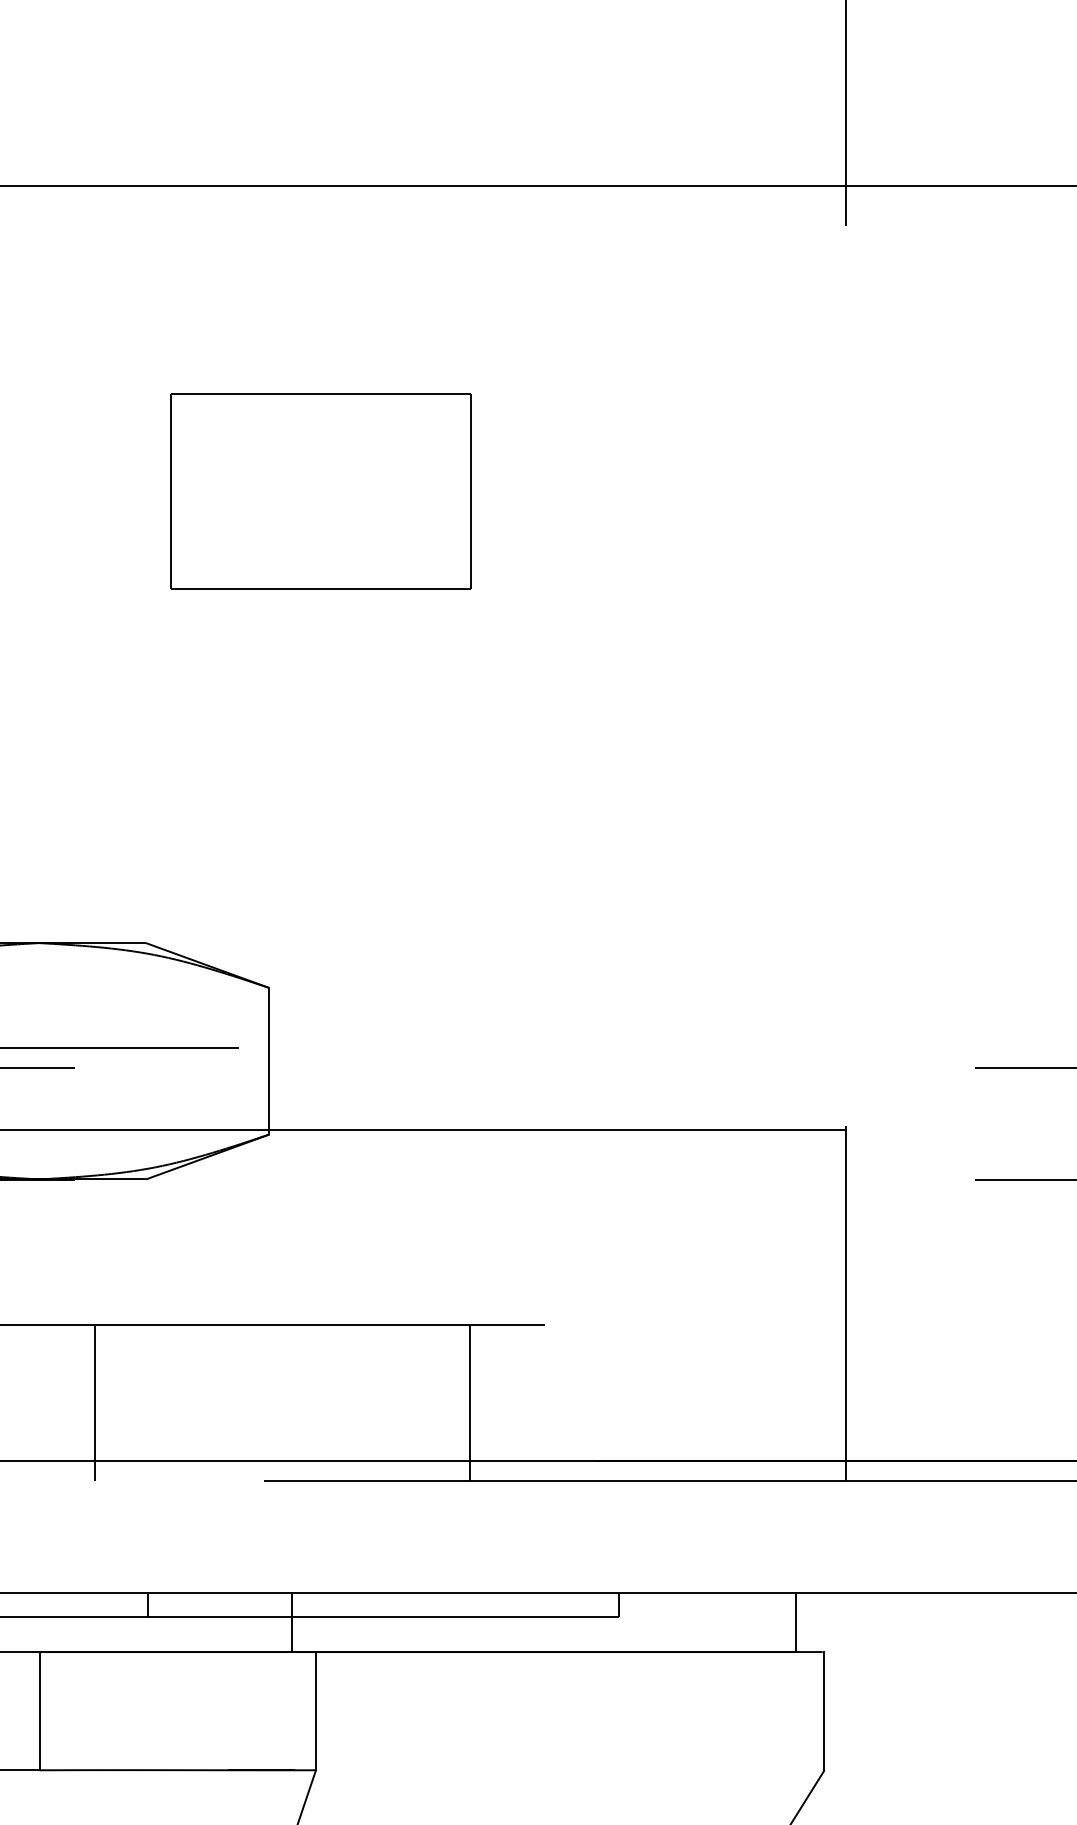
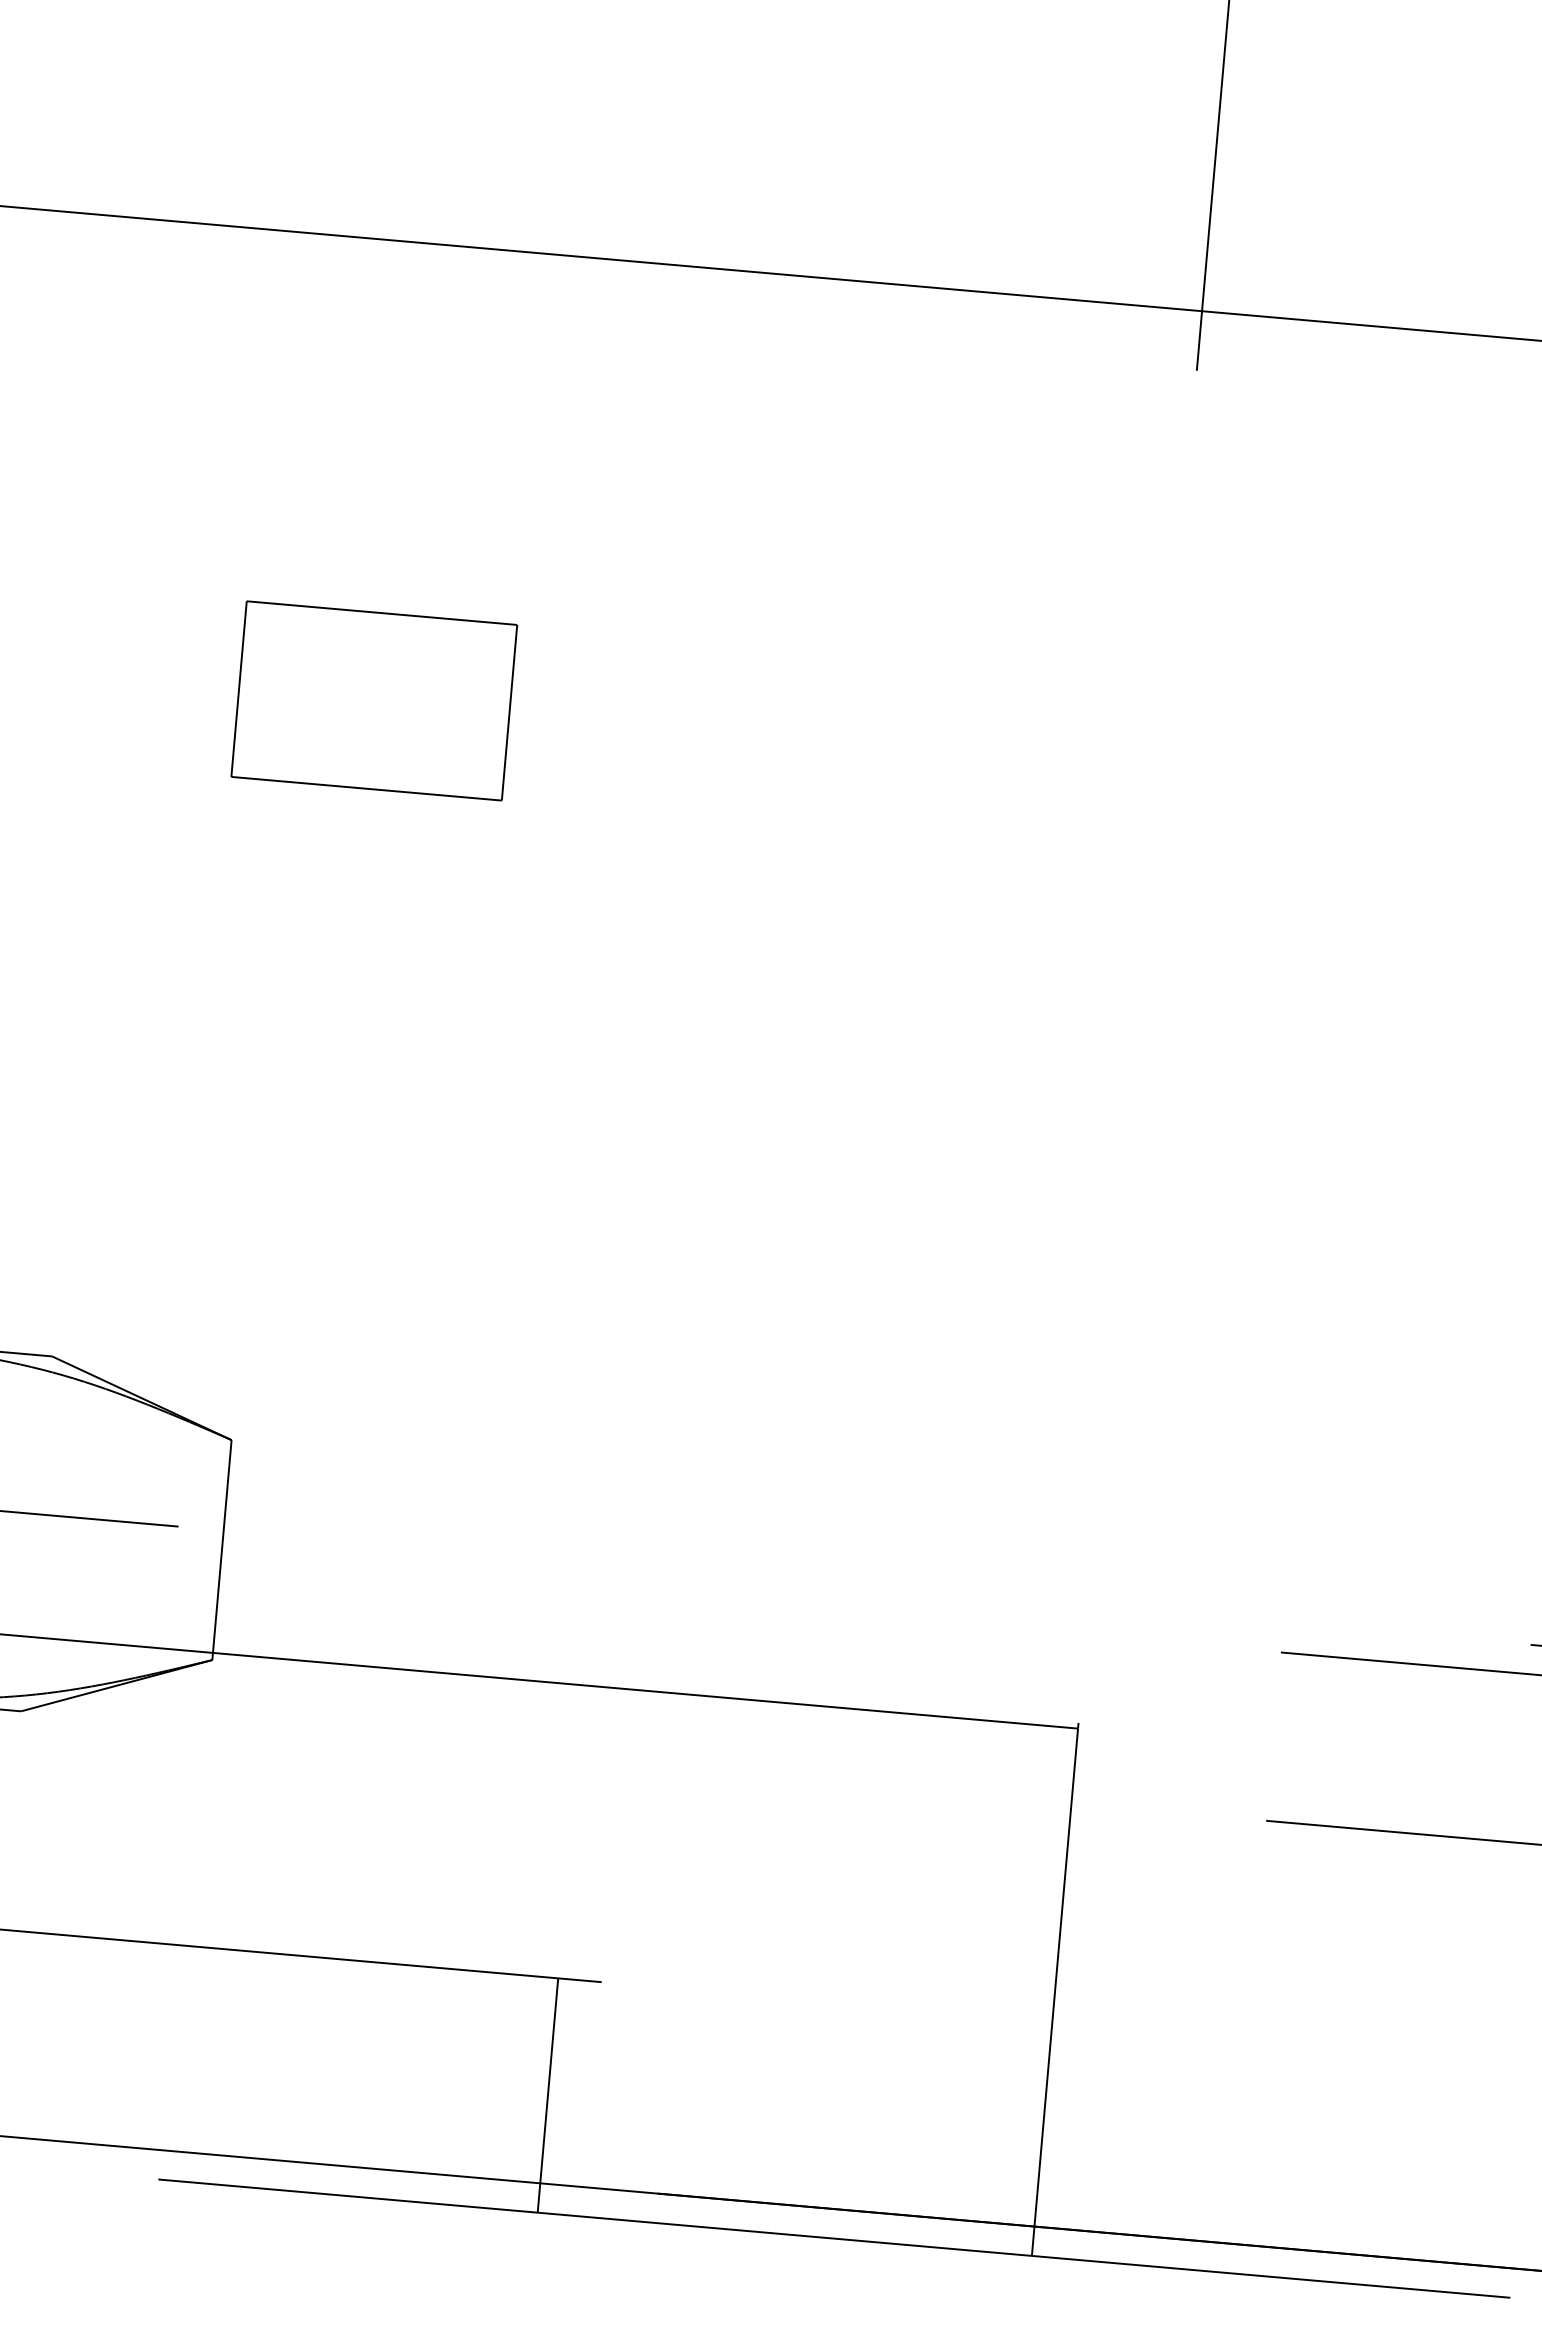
part: (320, 491) -> (373, 701), size x0.6
line: (470, 1402) -> (548, 2094), moved

